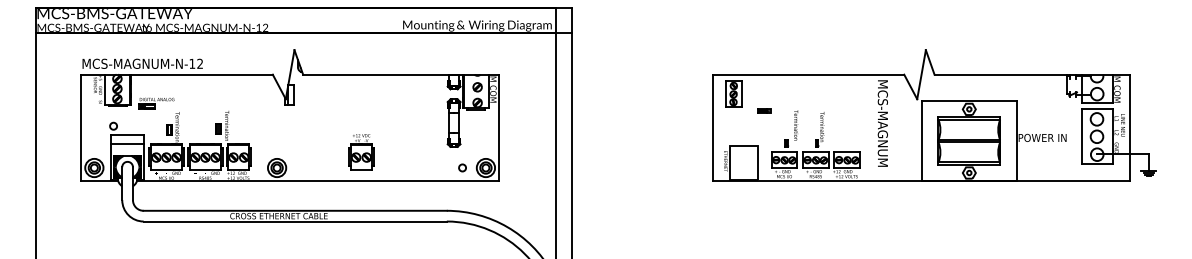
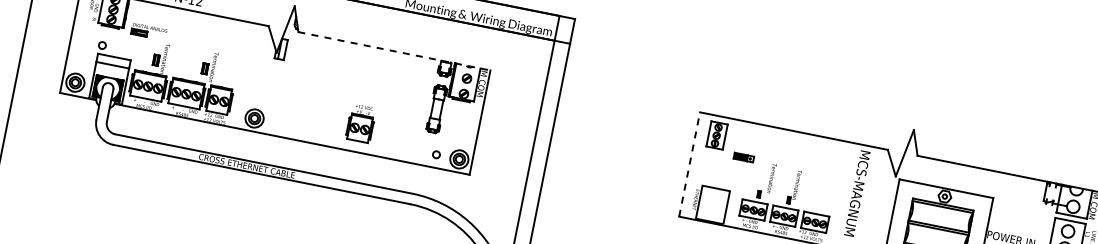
line: (401, 74) -> (394, 51), solid -> dashed
part: (764, 110) -> (743, 157), size x1.6
line: (712, 127) -> (689, 164), solid -> dashed
part: (361, 152) -> (360, 123), moved

